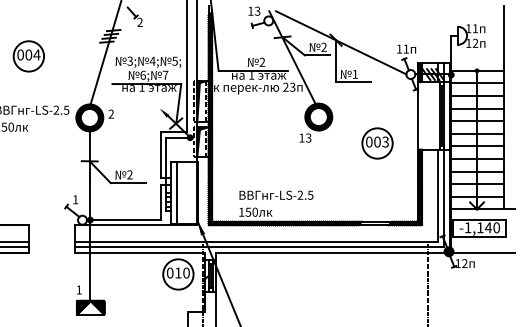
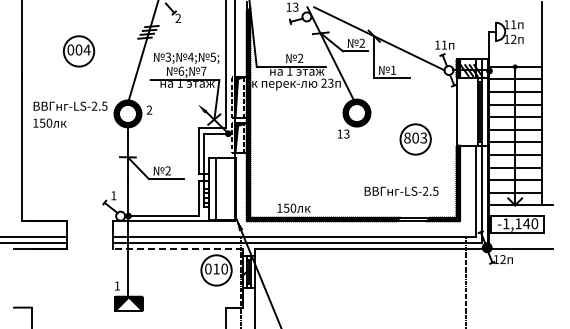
part: (29, 56) -> (79, 51), moved
text: (369, 142) -> (407, 138), 003 -> 803
text: (276, 194) -> (401, 190), moved
line: (139, 253) -> (177, 249), solid -> dashed

